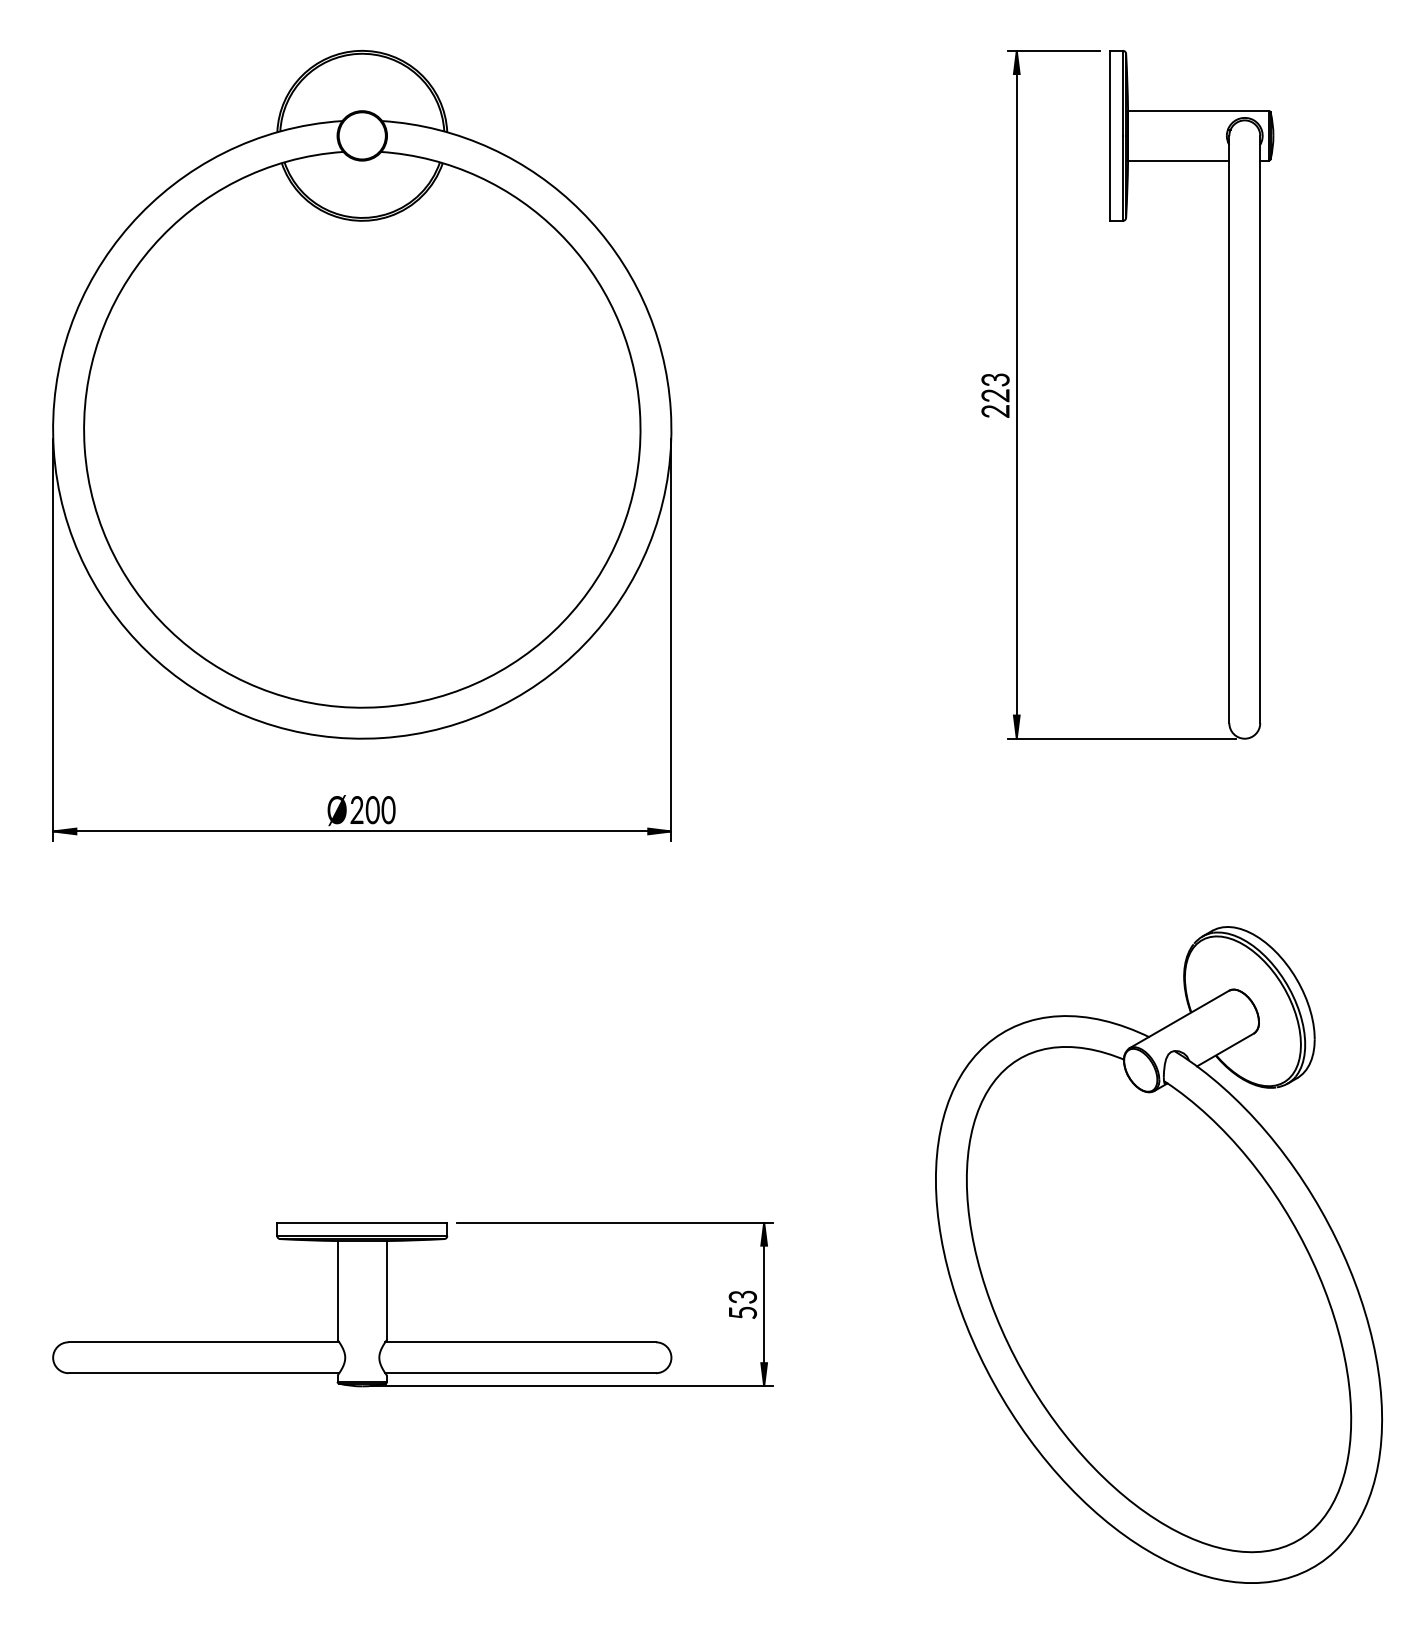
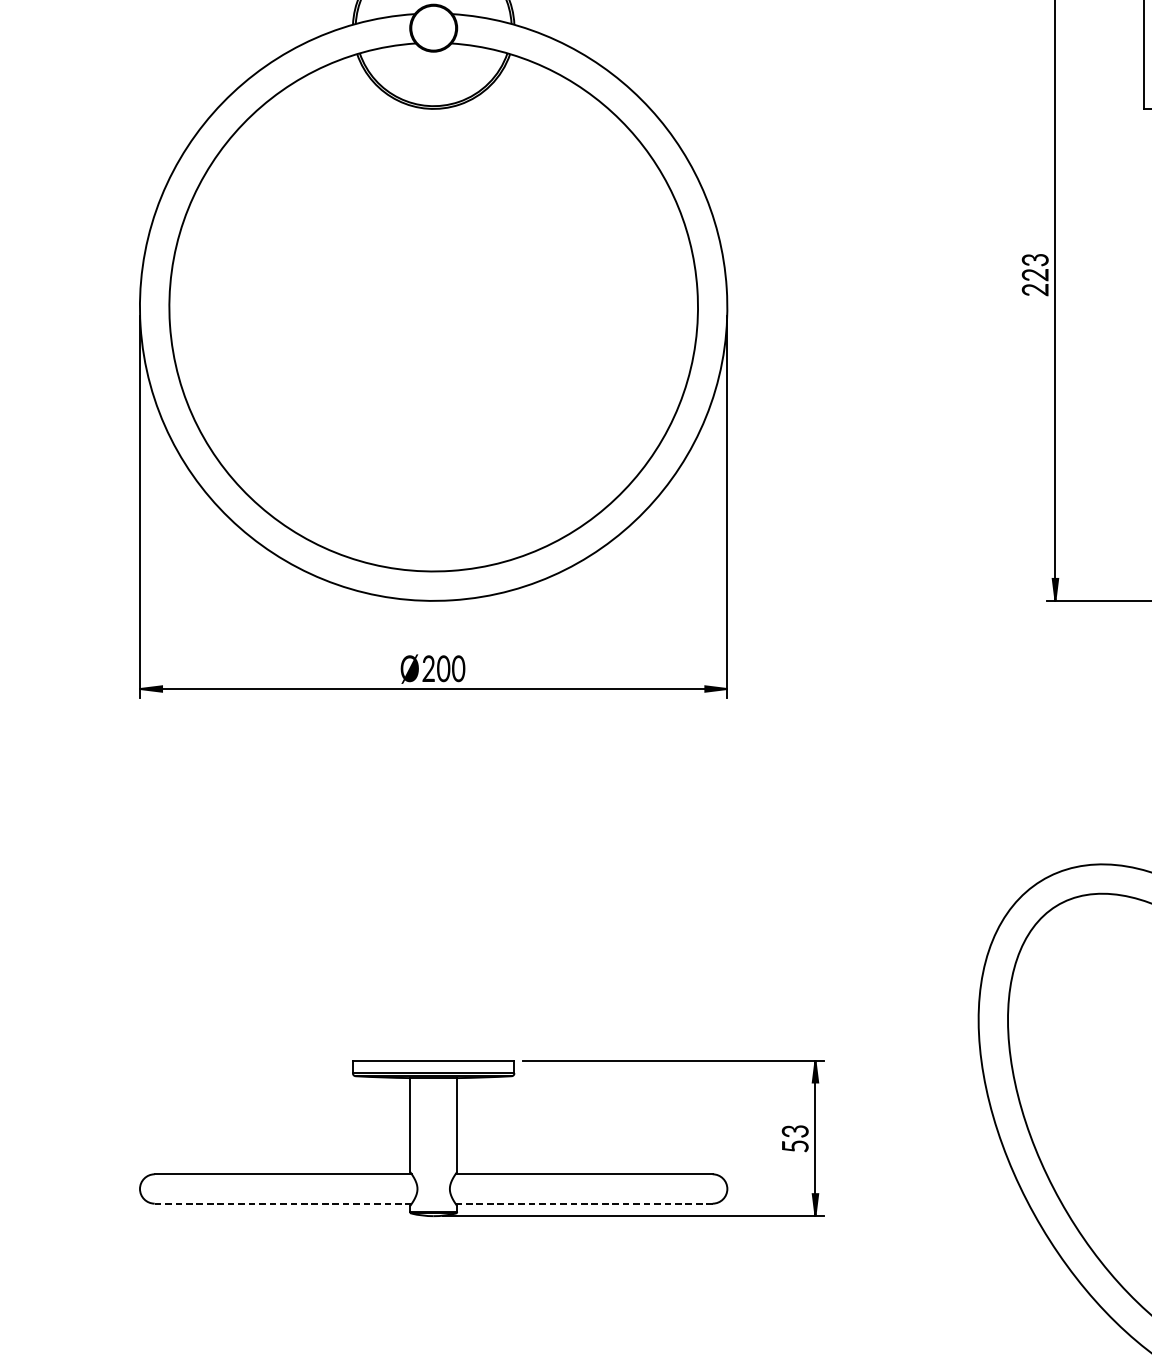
line: (204, 1373) -> (283, 1203), solid -> dashed
line: (521, 1373) -> (584, 1203), solid -> dashed

